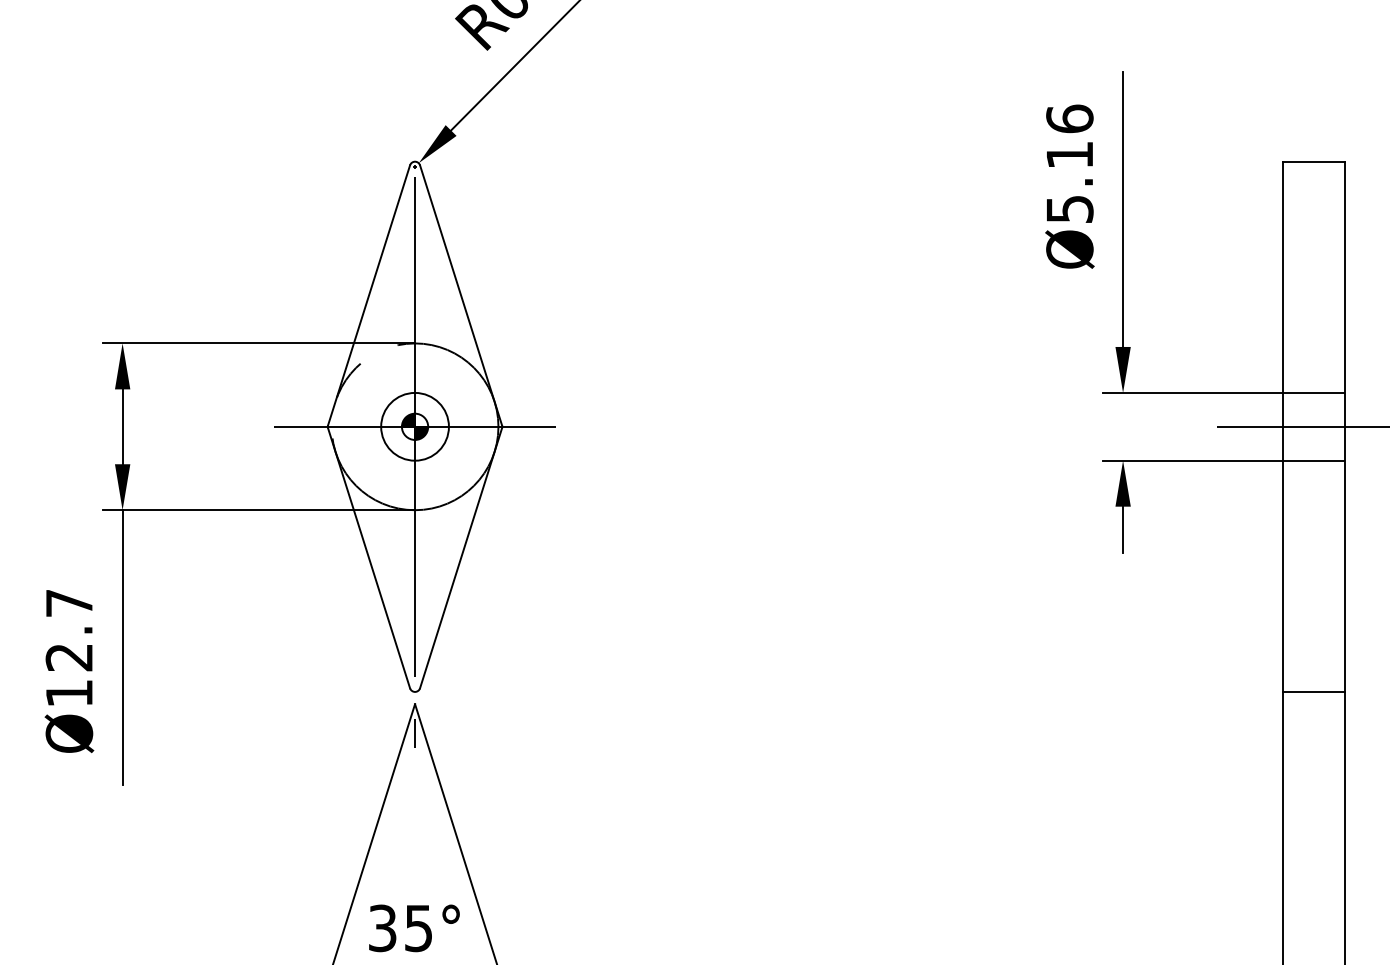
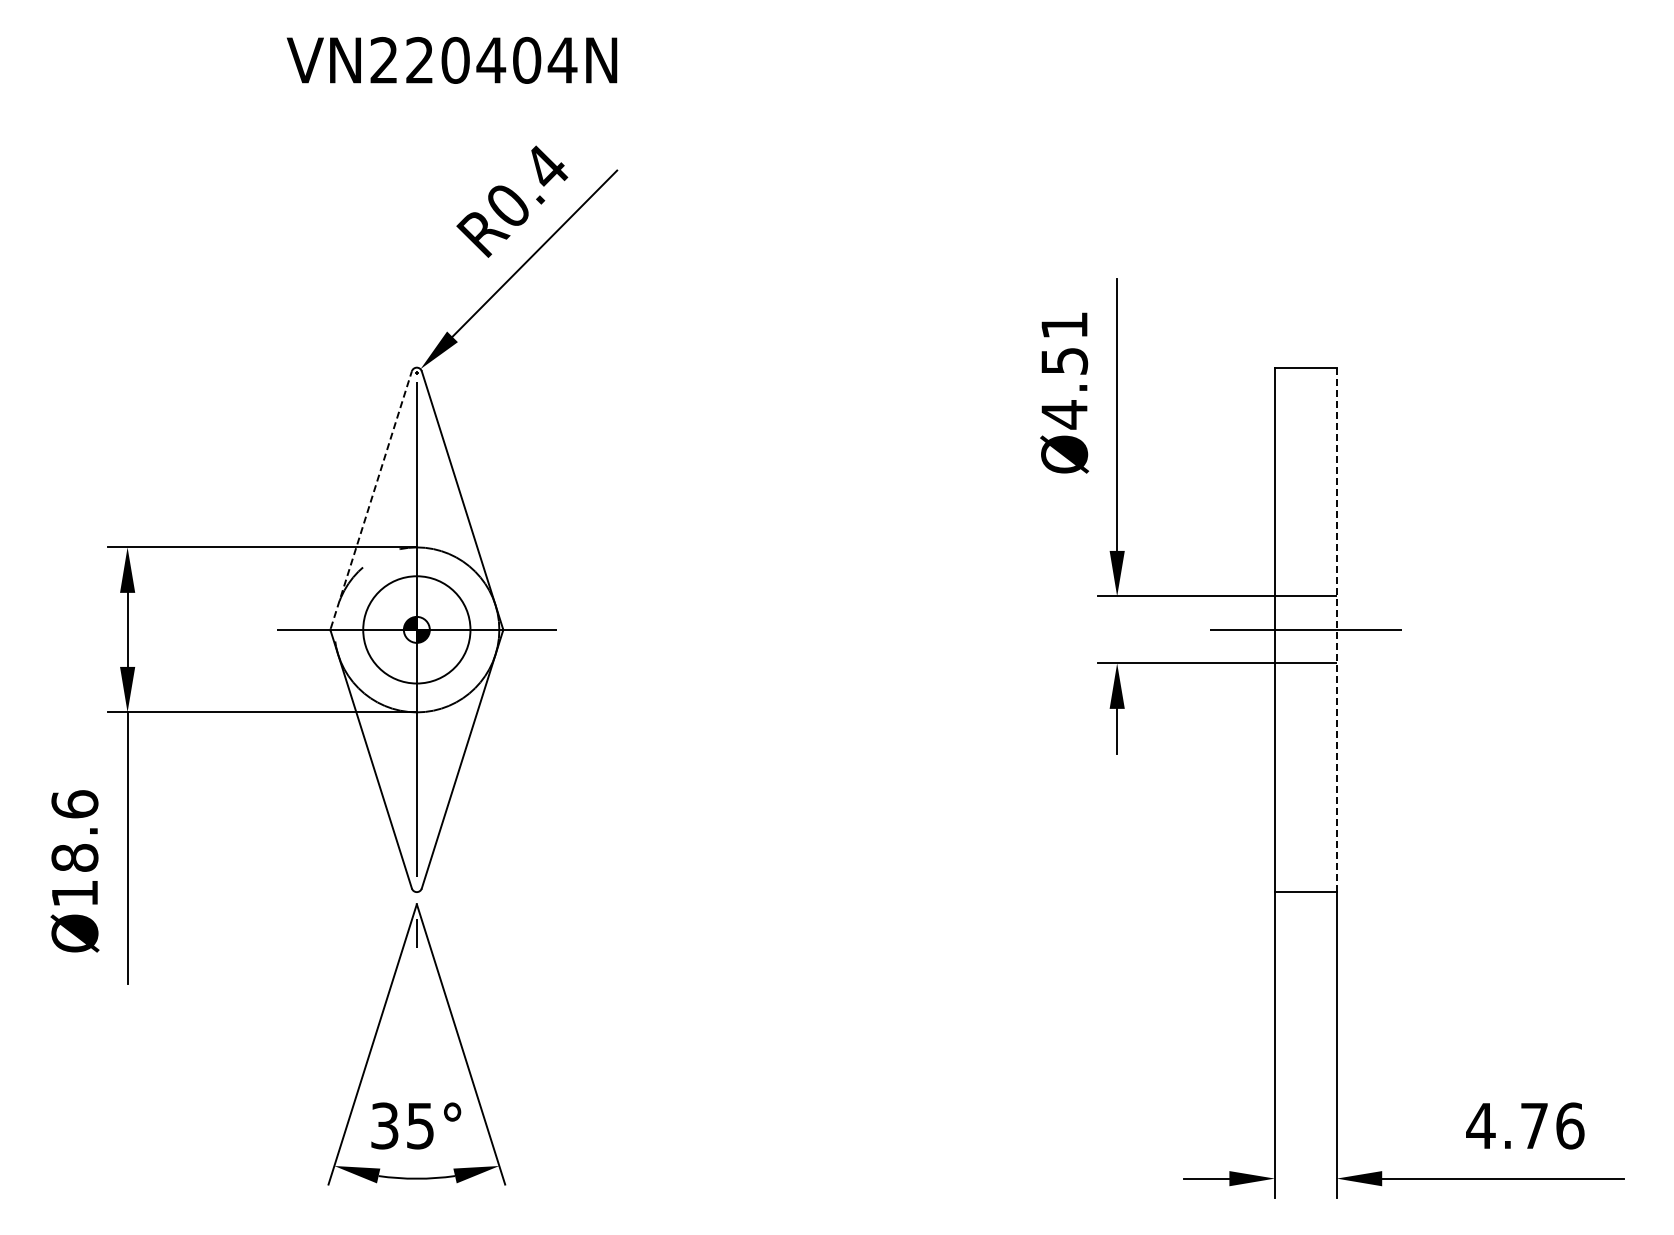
text: (1069, 164) -> (1064, 370), Ø5.16 -> Ø4.51
line: (369, 294) -> (371, 499), solid -> dashed
circle: (414, 426) -> (416, 629), size x1.6
line: (1344, 427) -> (1336, 630), solid -> dashed
text: (68, 629) -> (74, 830), Ø12.7 -> Ø18.6

